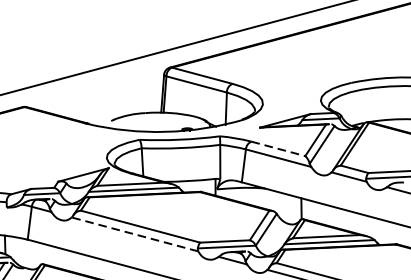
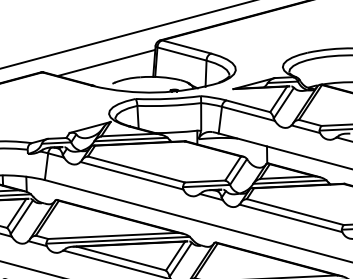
line: (103, 94) -> (106, 62), added
line: (278, 149) -> (248, 106), dashed -> solid
line: (134, 234) -> (131, 175), dashed -> solid

